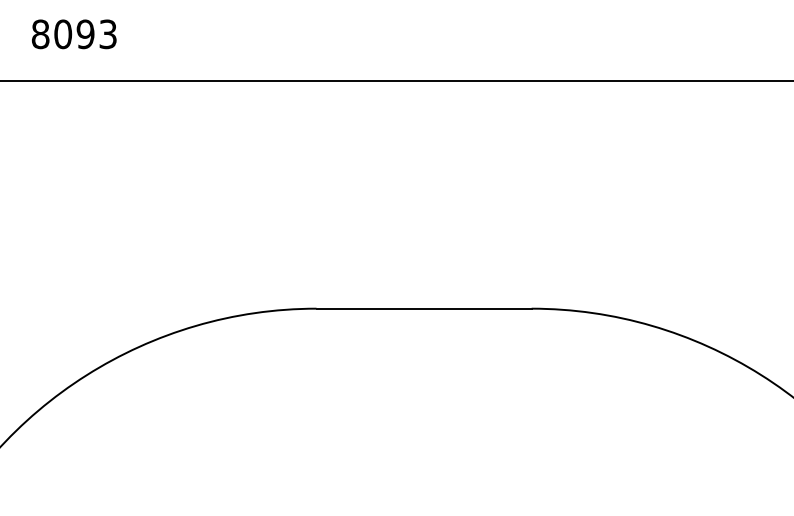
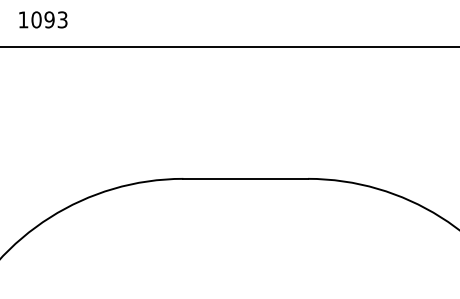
text: (40, 33) -> (23, 19), 8093 -> 1093

